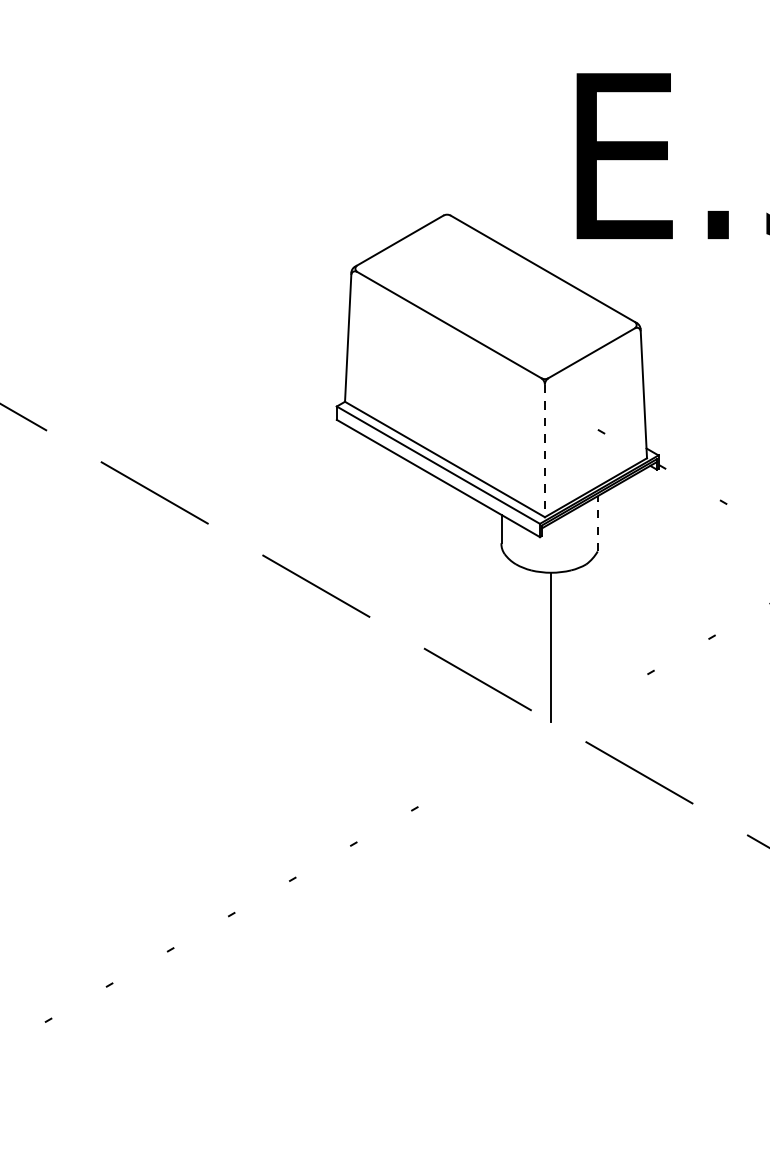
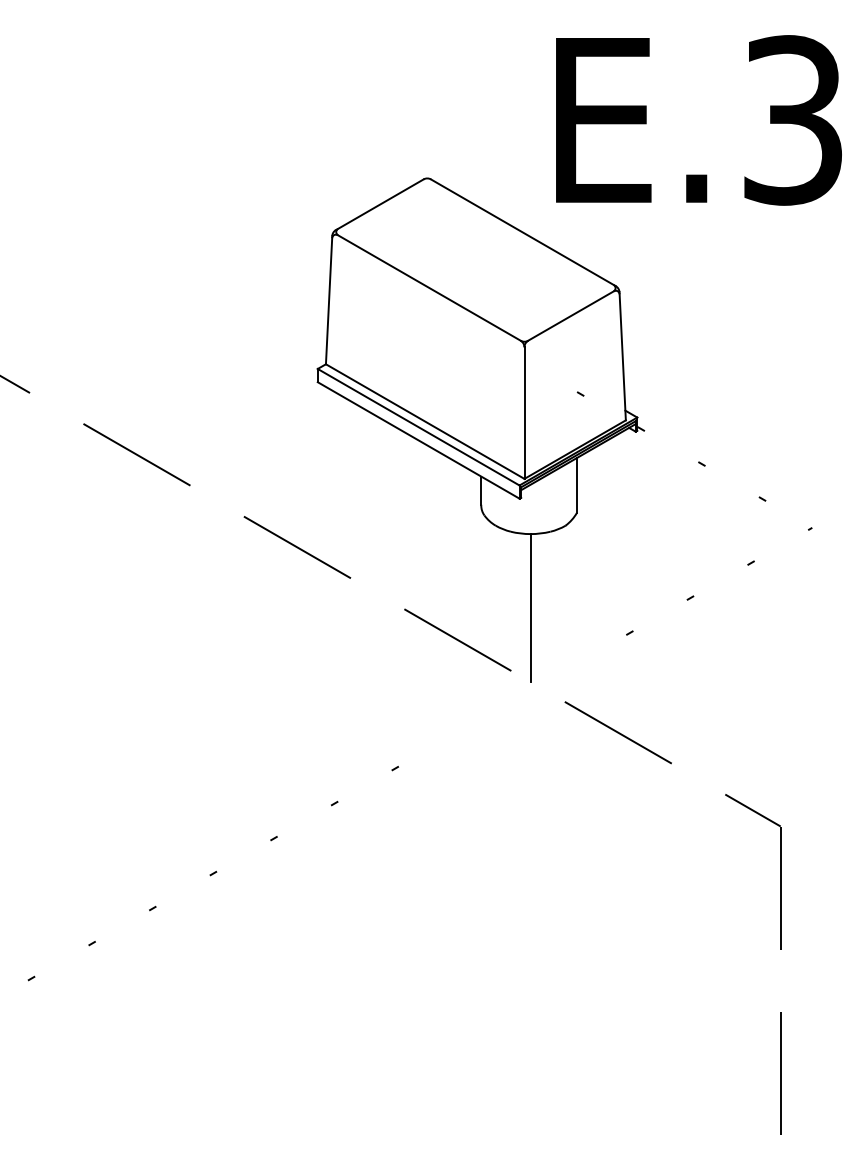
line: (544, 451) -> (524, 413), dashed -> solid
line: (597, 522) -> (576, 484), dashed -> solid

